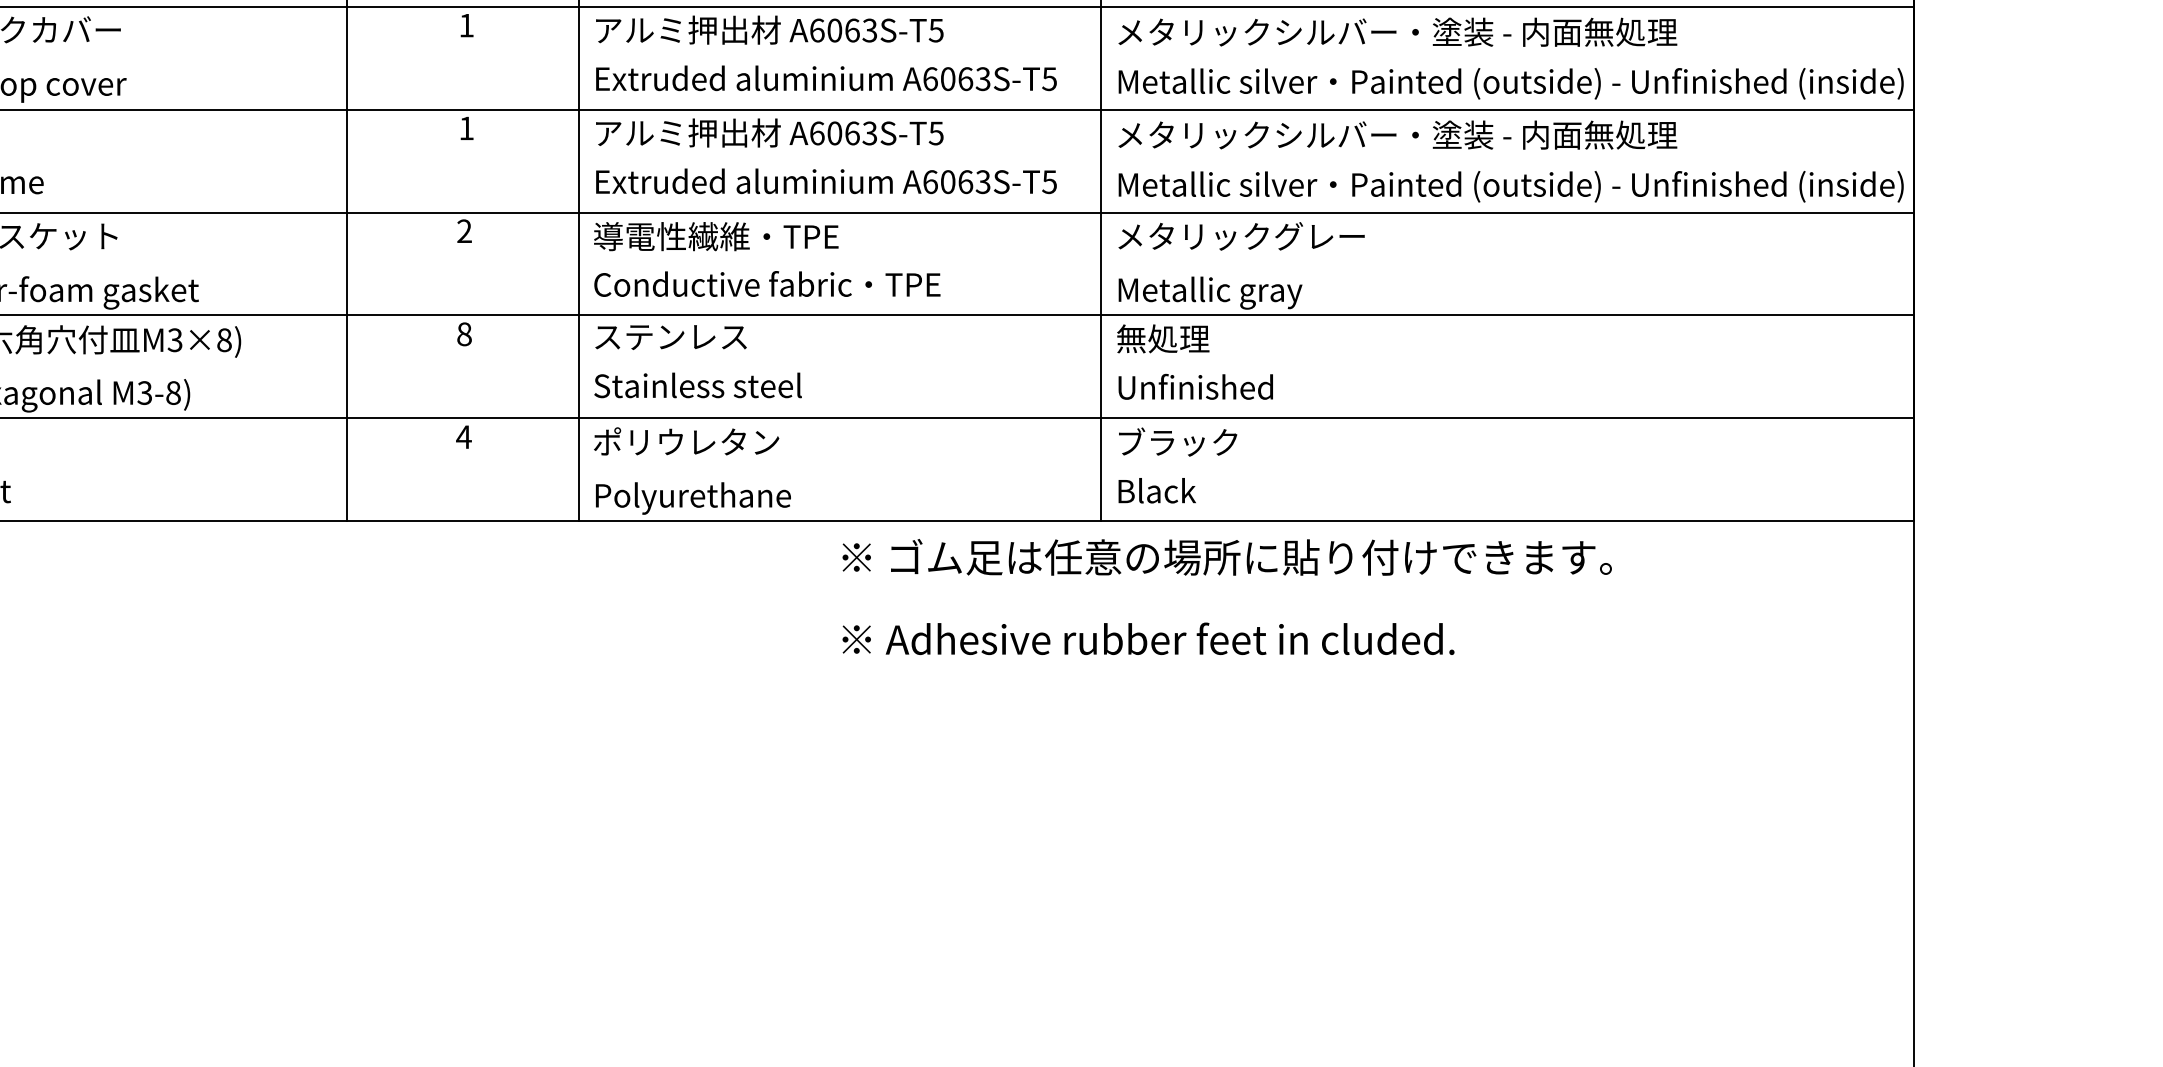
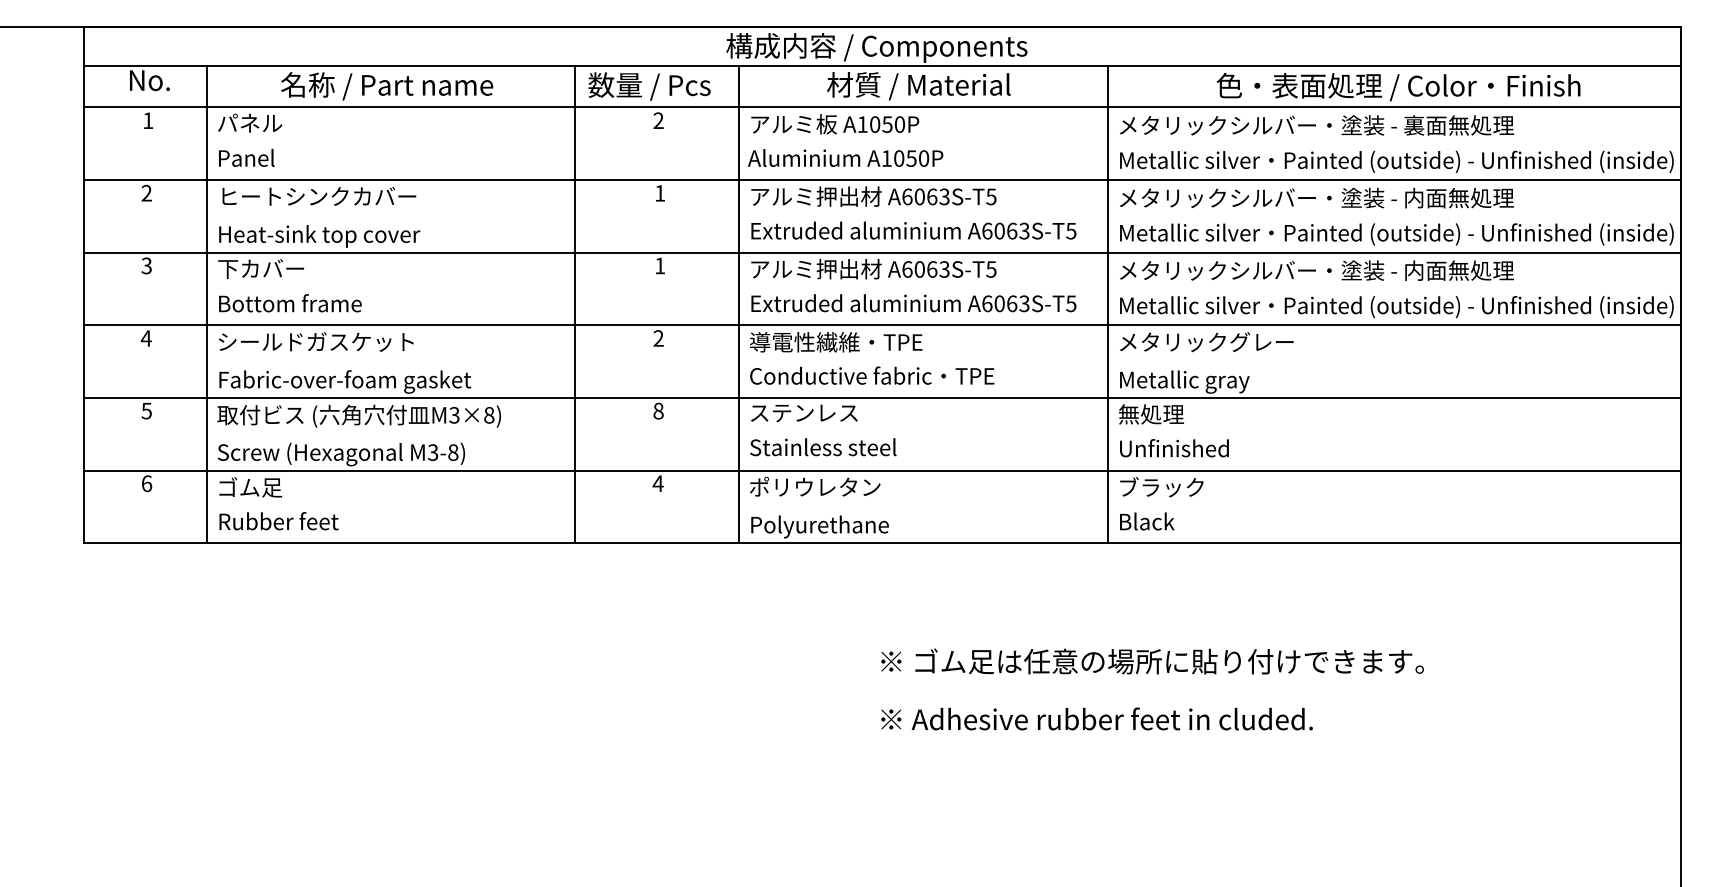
text: (1227, 597) -> (1152, 689), moved

